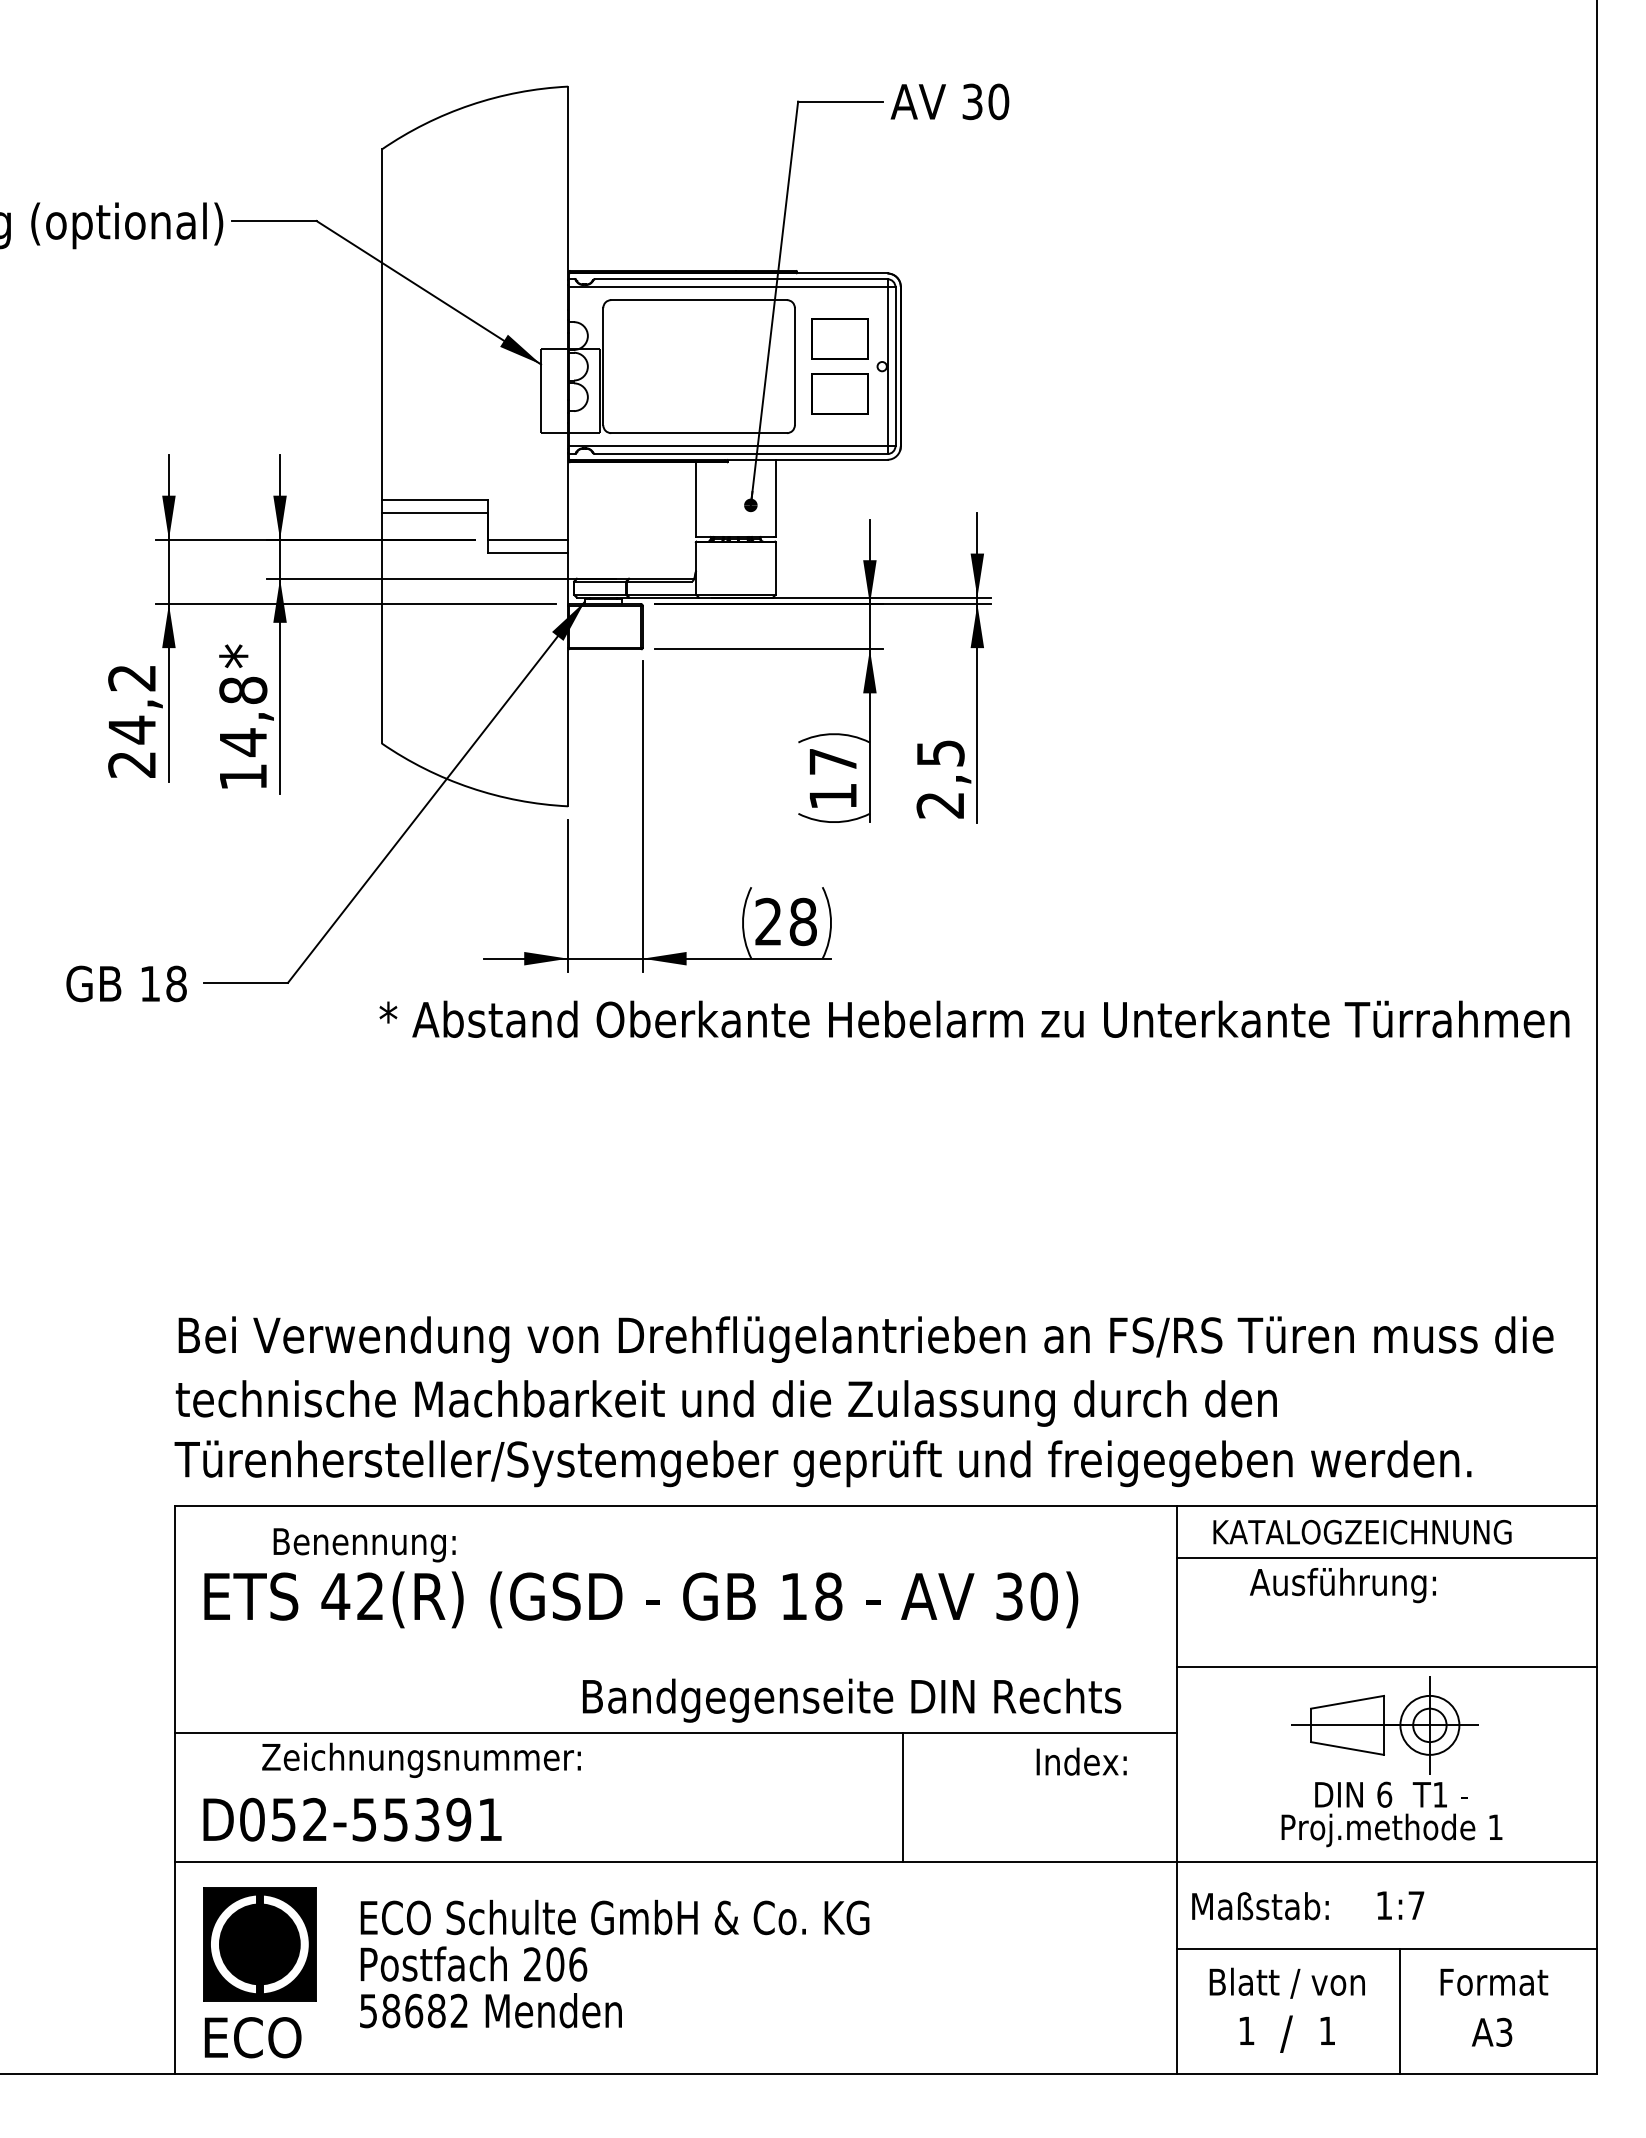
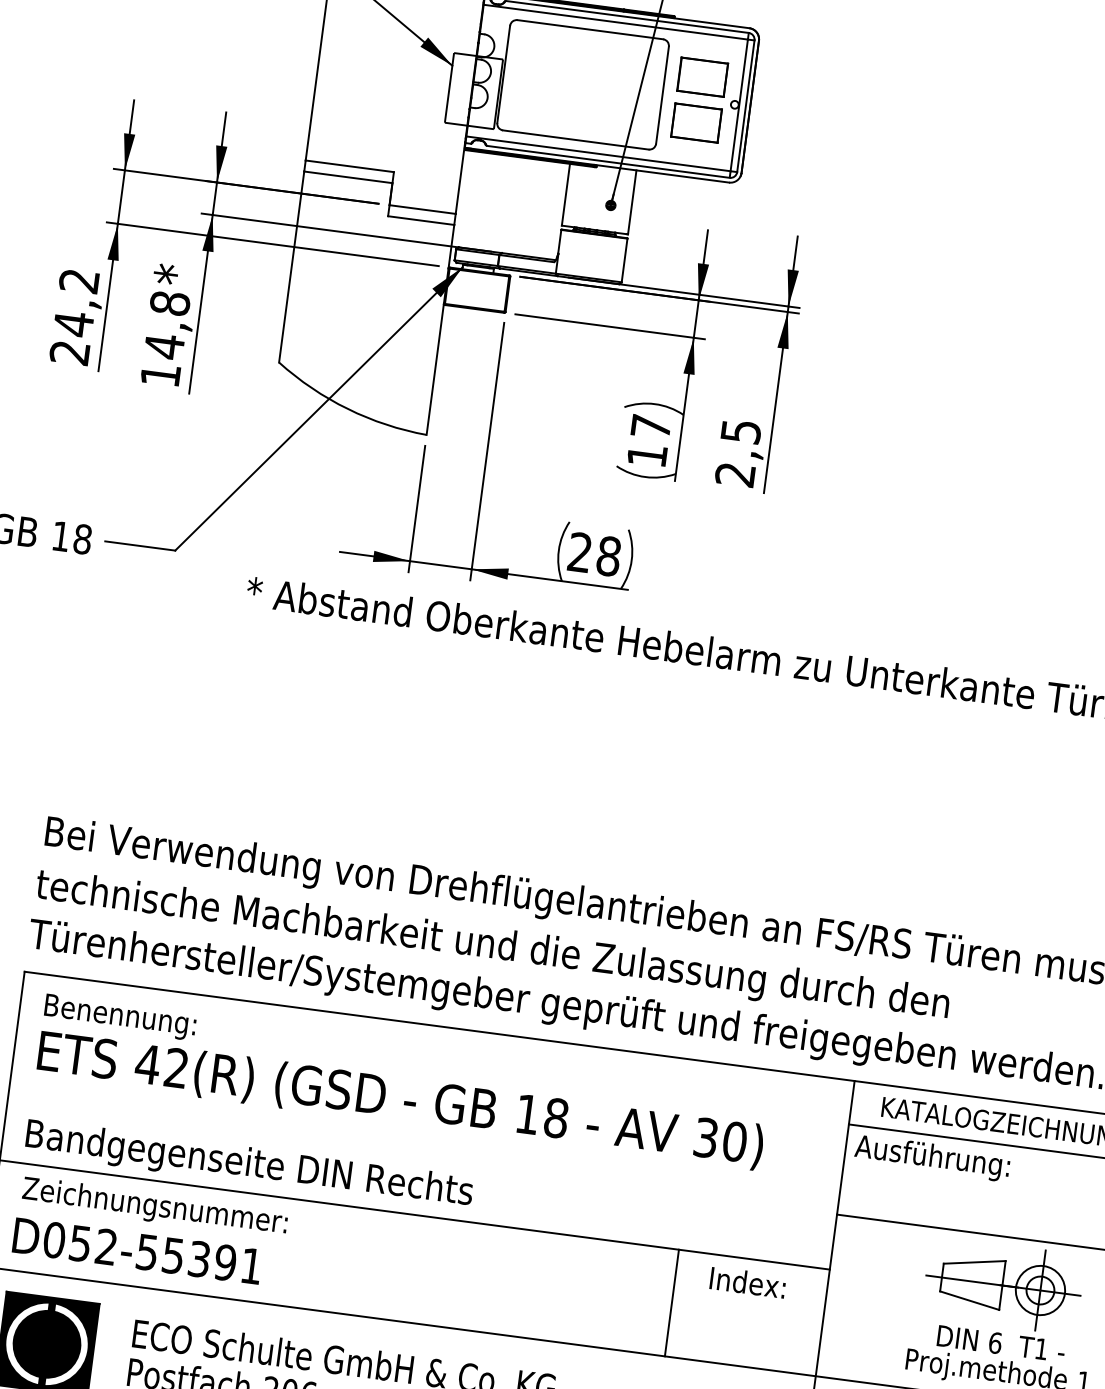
text: (364, 1545) -> (120, 1017), moved
text: (1342, 1585) -> (931, 1158), moved
text: (852, 1700) -> (249, 1165), moved
text: (421, 1759) -> (155, 1206), moved
line: (902, 1797) -> (671, 1302), moved

